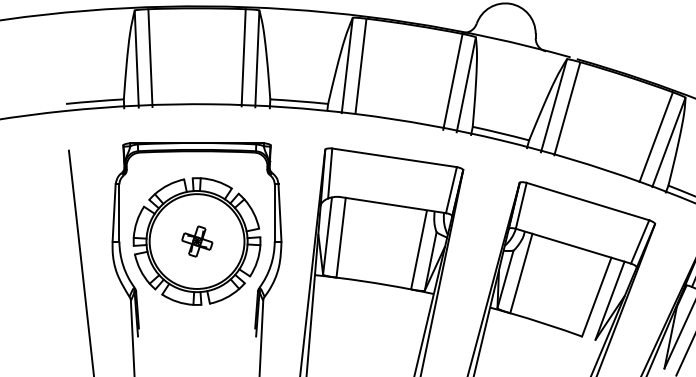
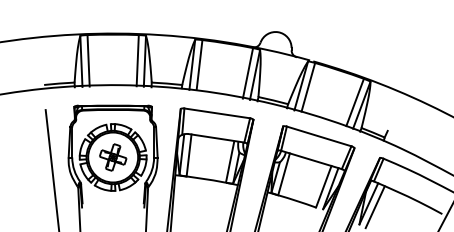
part: (197, 241) -> (113, 157), size x1.67

